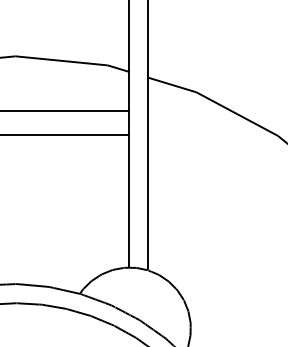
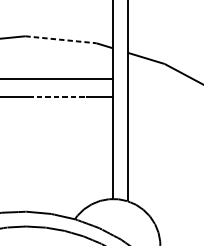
line: (62, 60) -> (61, 39), solid -> dashed
line: (57, 134) -> (57, 96), solid -> dashed

